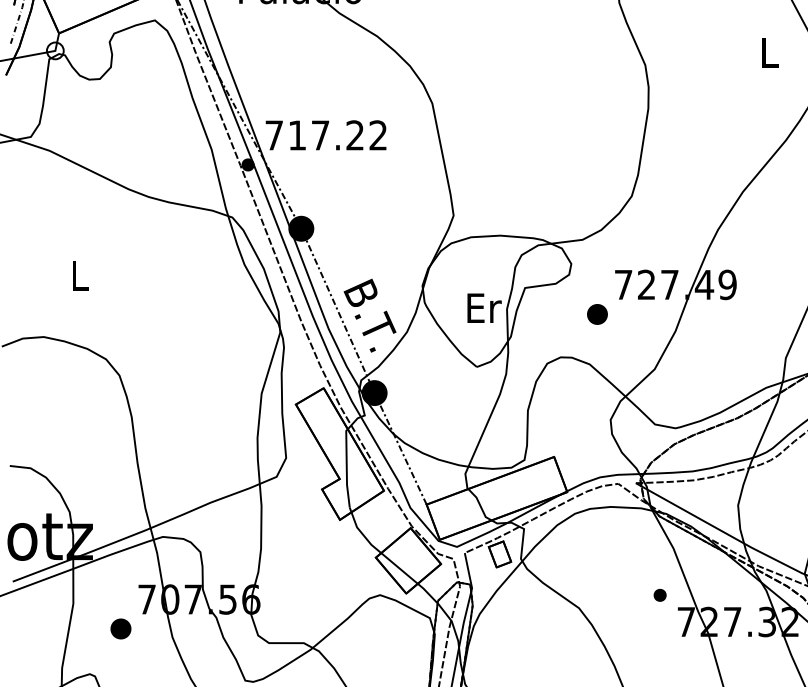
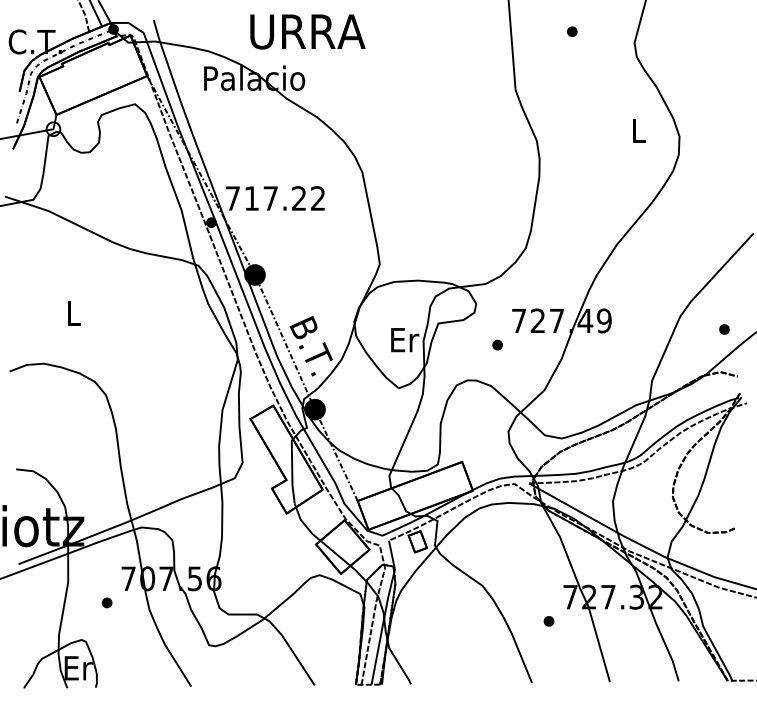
part: (597, 313) -> (497, 344), size x0.62
part: (659, 595) -> (548, 621), moved
part: (120, 628) -> (106, 602), size x0.62

